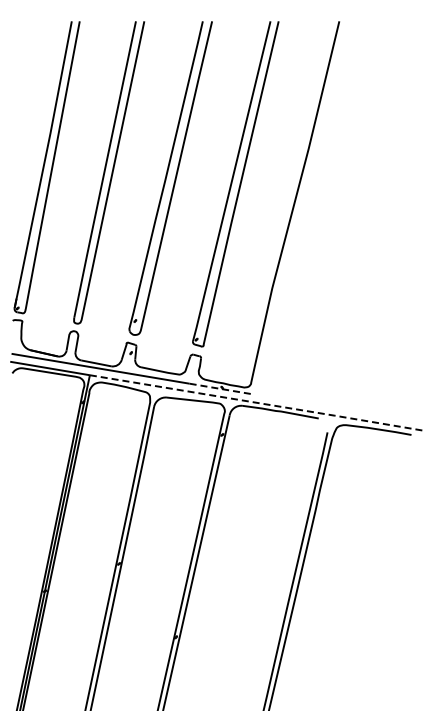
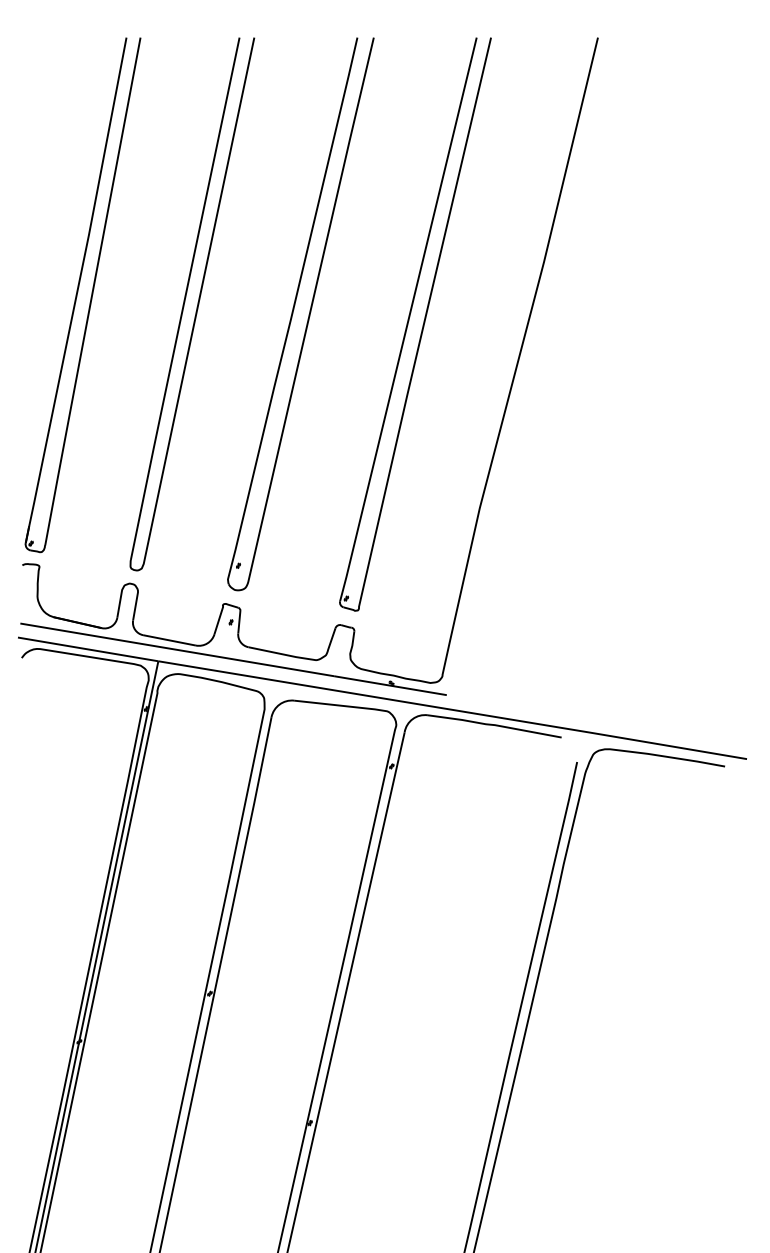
line: (222, 389) -> (392, 686), dashed -> solid
line: (258, 403) -> (455, 711), dashed -> solid

